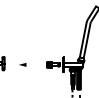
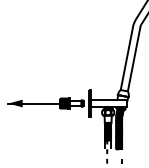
line: (32, 64) -> (33, 102), added

